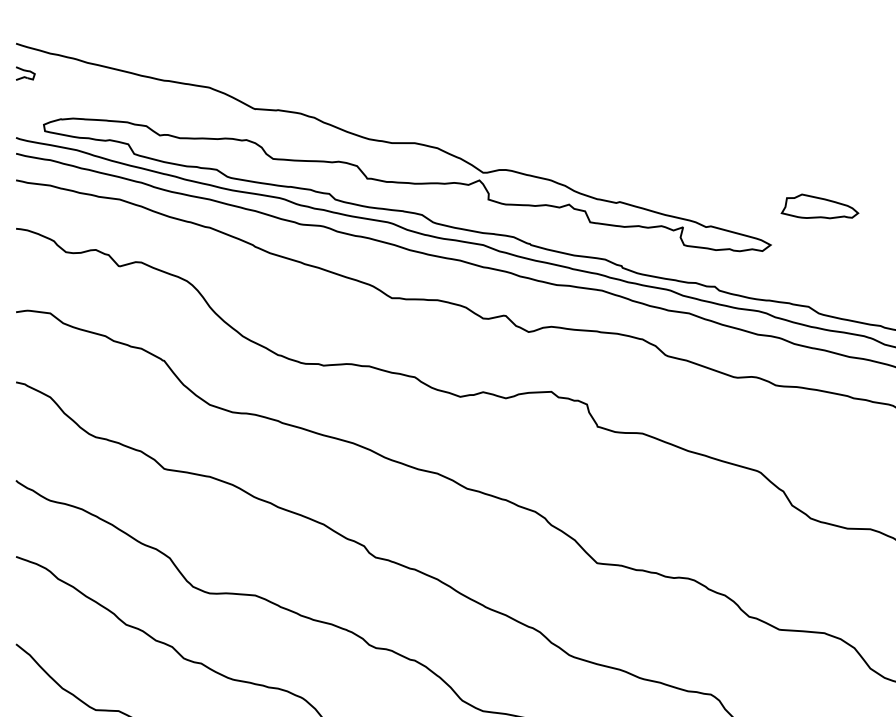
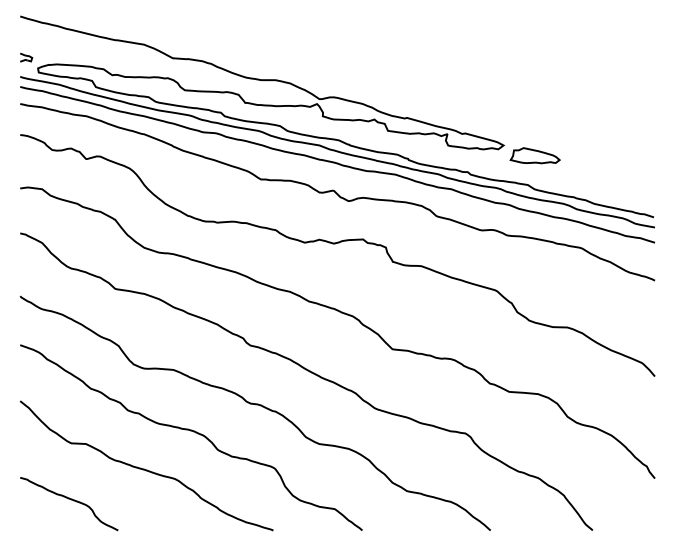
part: (25, 73) -> (26, 57), moved
part: (818, 206) -> (534, 155), moved

